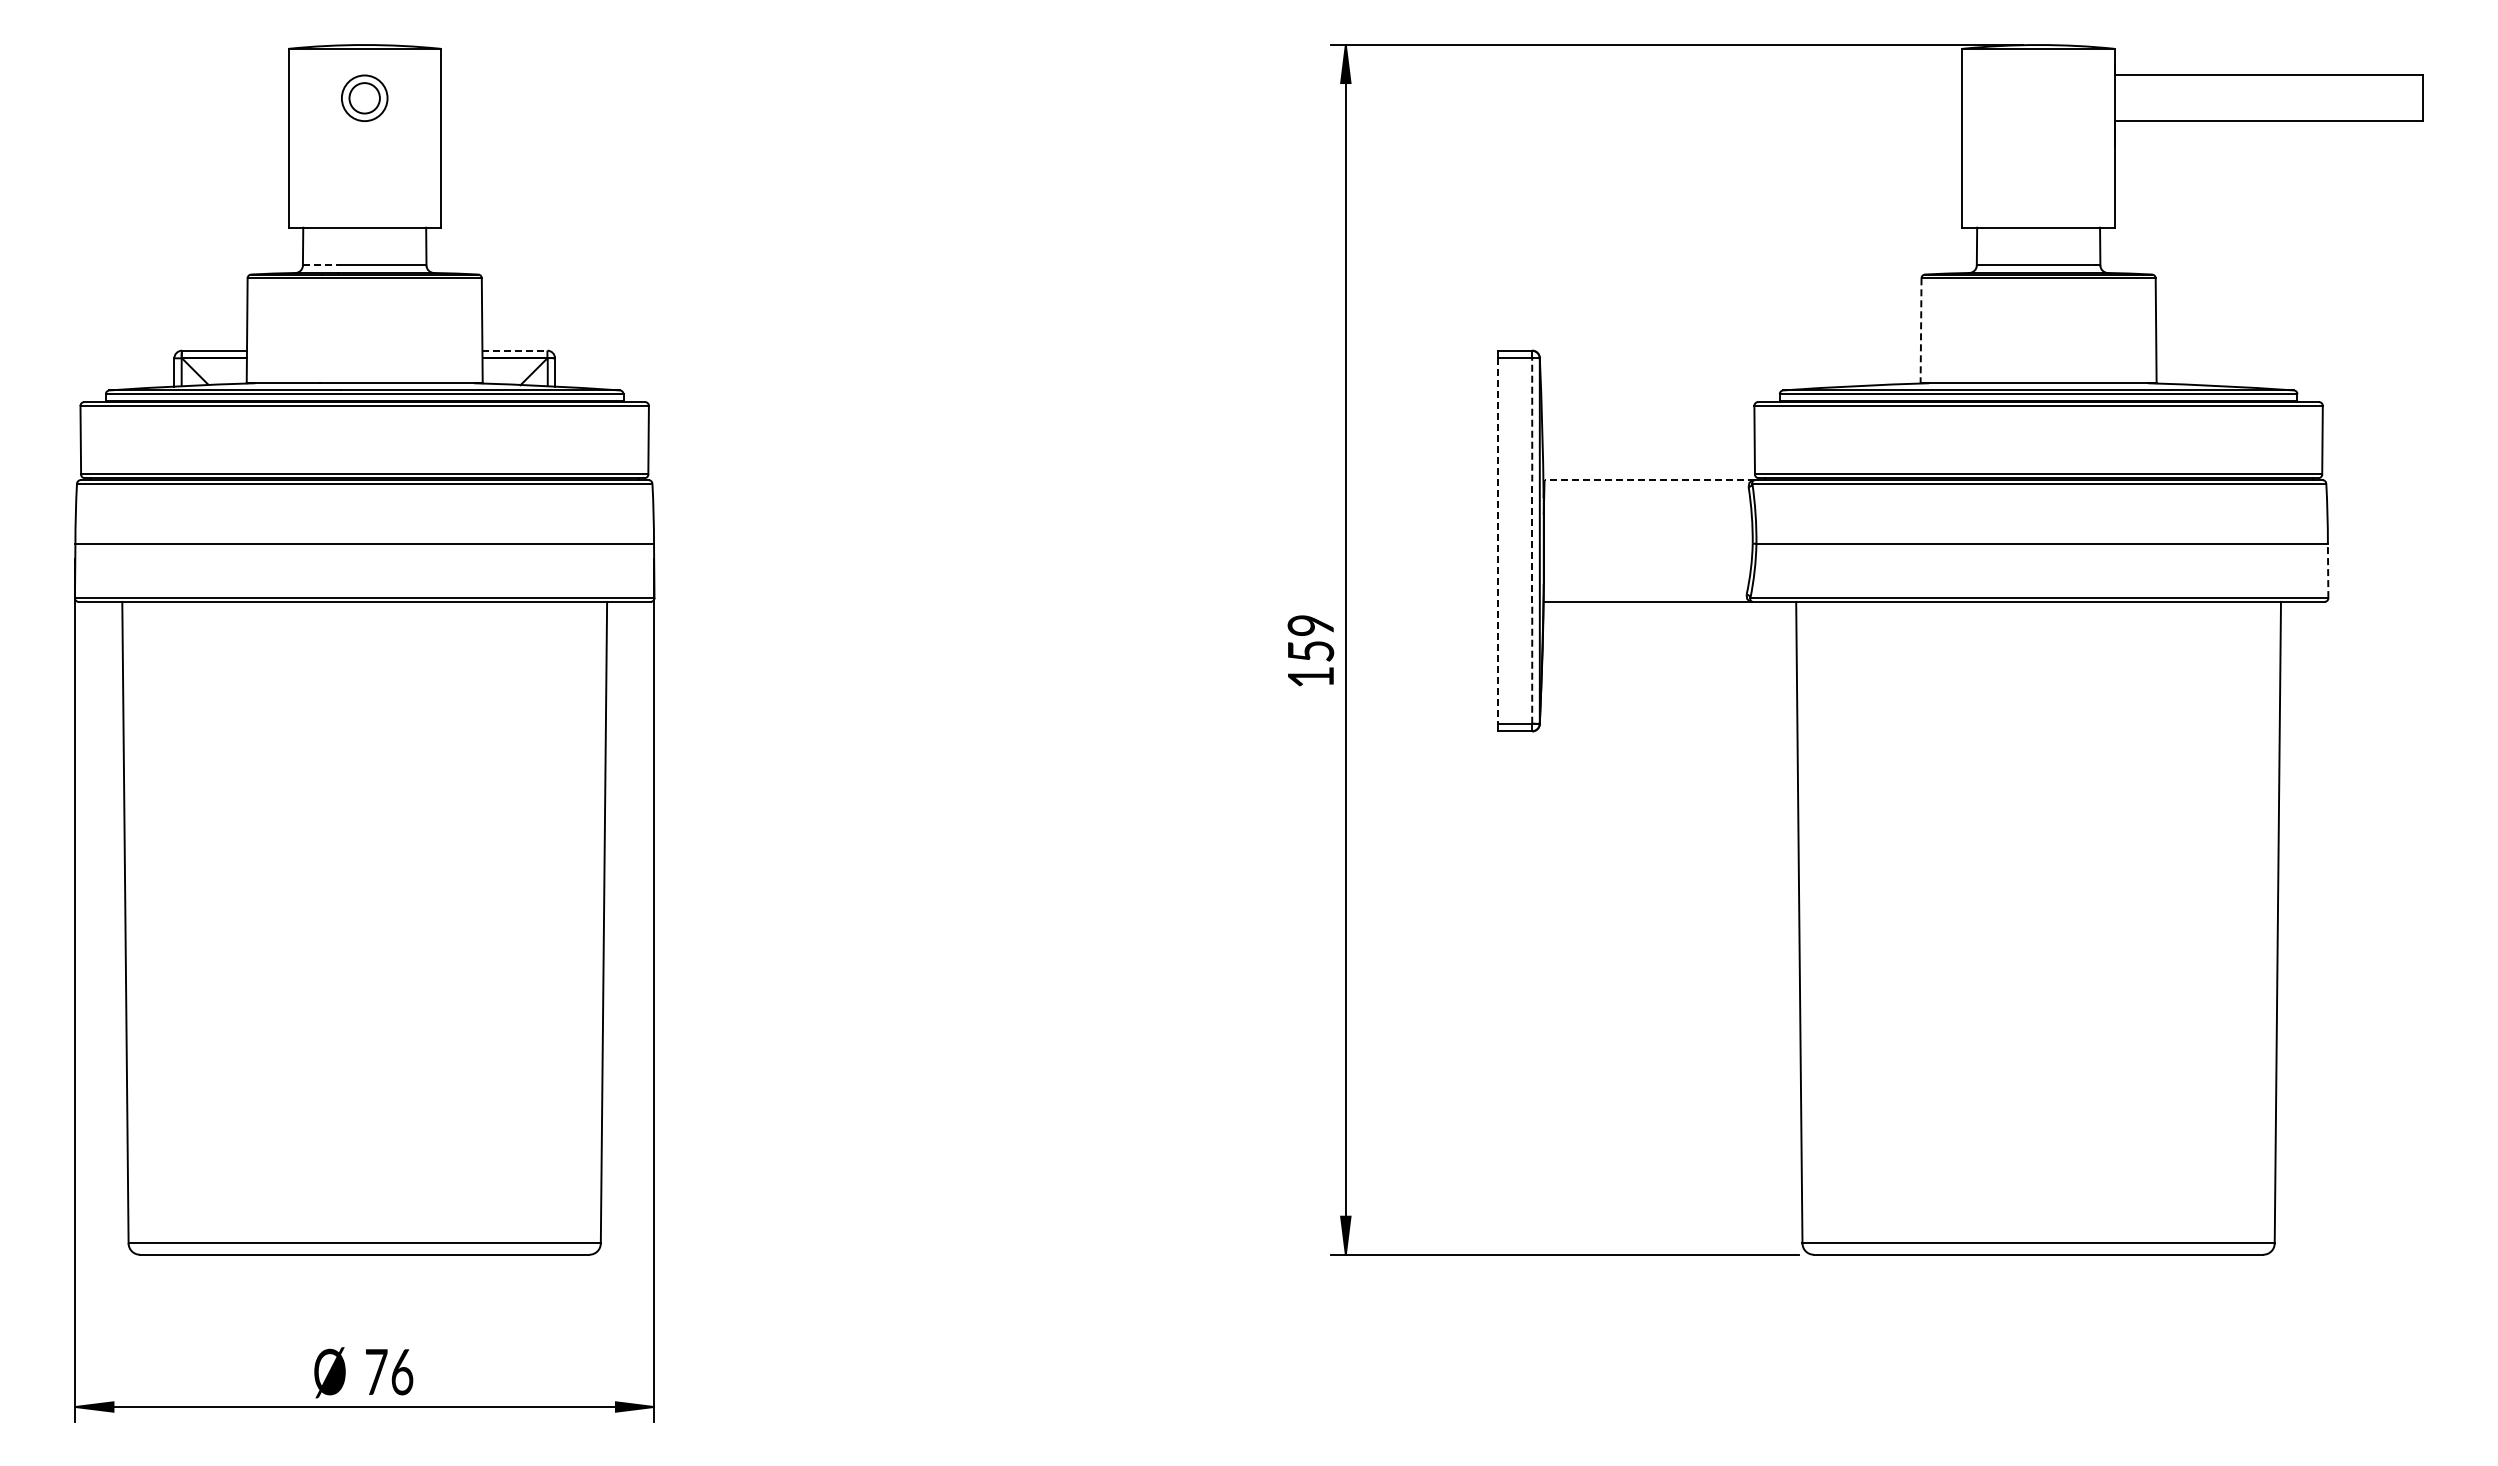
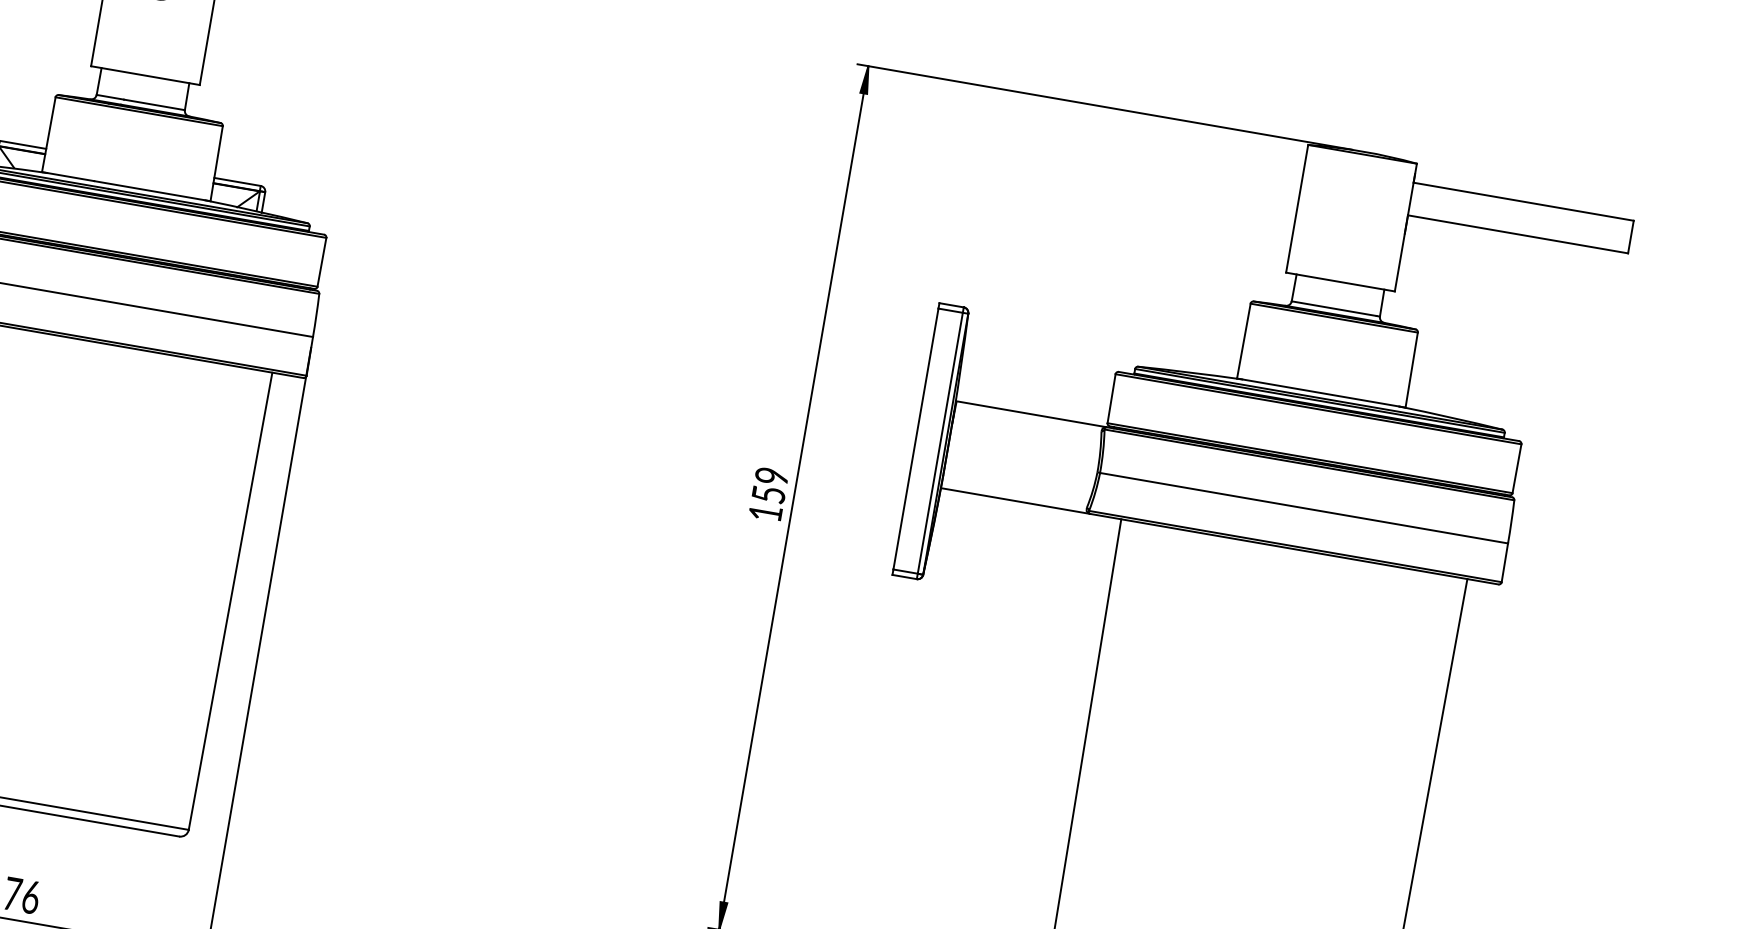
line: (322, 265) -> (110, 97), dashed -> solid
line: (1921, 331) -> (1244, 341), dashed -> solid
line: (515, 350) -> (237, 181), dashed -> solid
line: (1649, 480) -> (1031, 414), dashed -> solid
line: (1498, 541) -> (916, 439), dashed -> solid
line: (1532, 541) -> (940, 443), dashed -> solid
line: (2328, 570) -> (1505, 562), dashed -> solid

